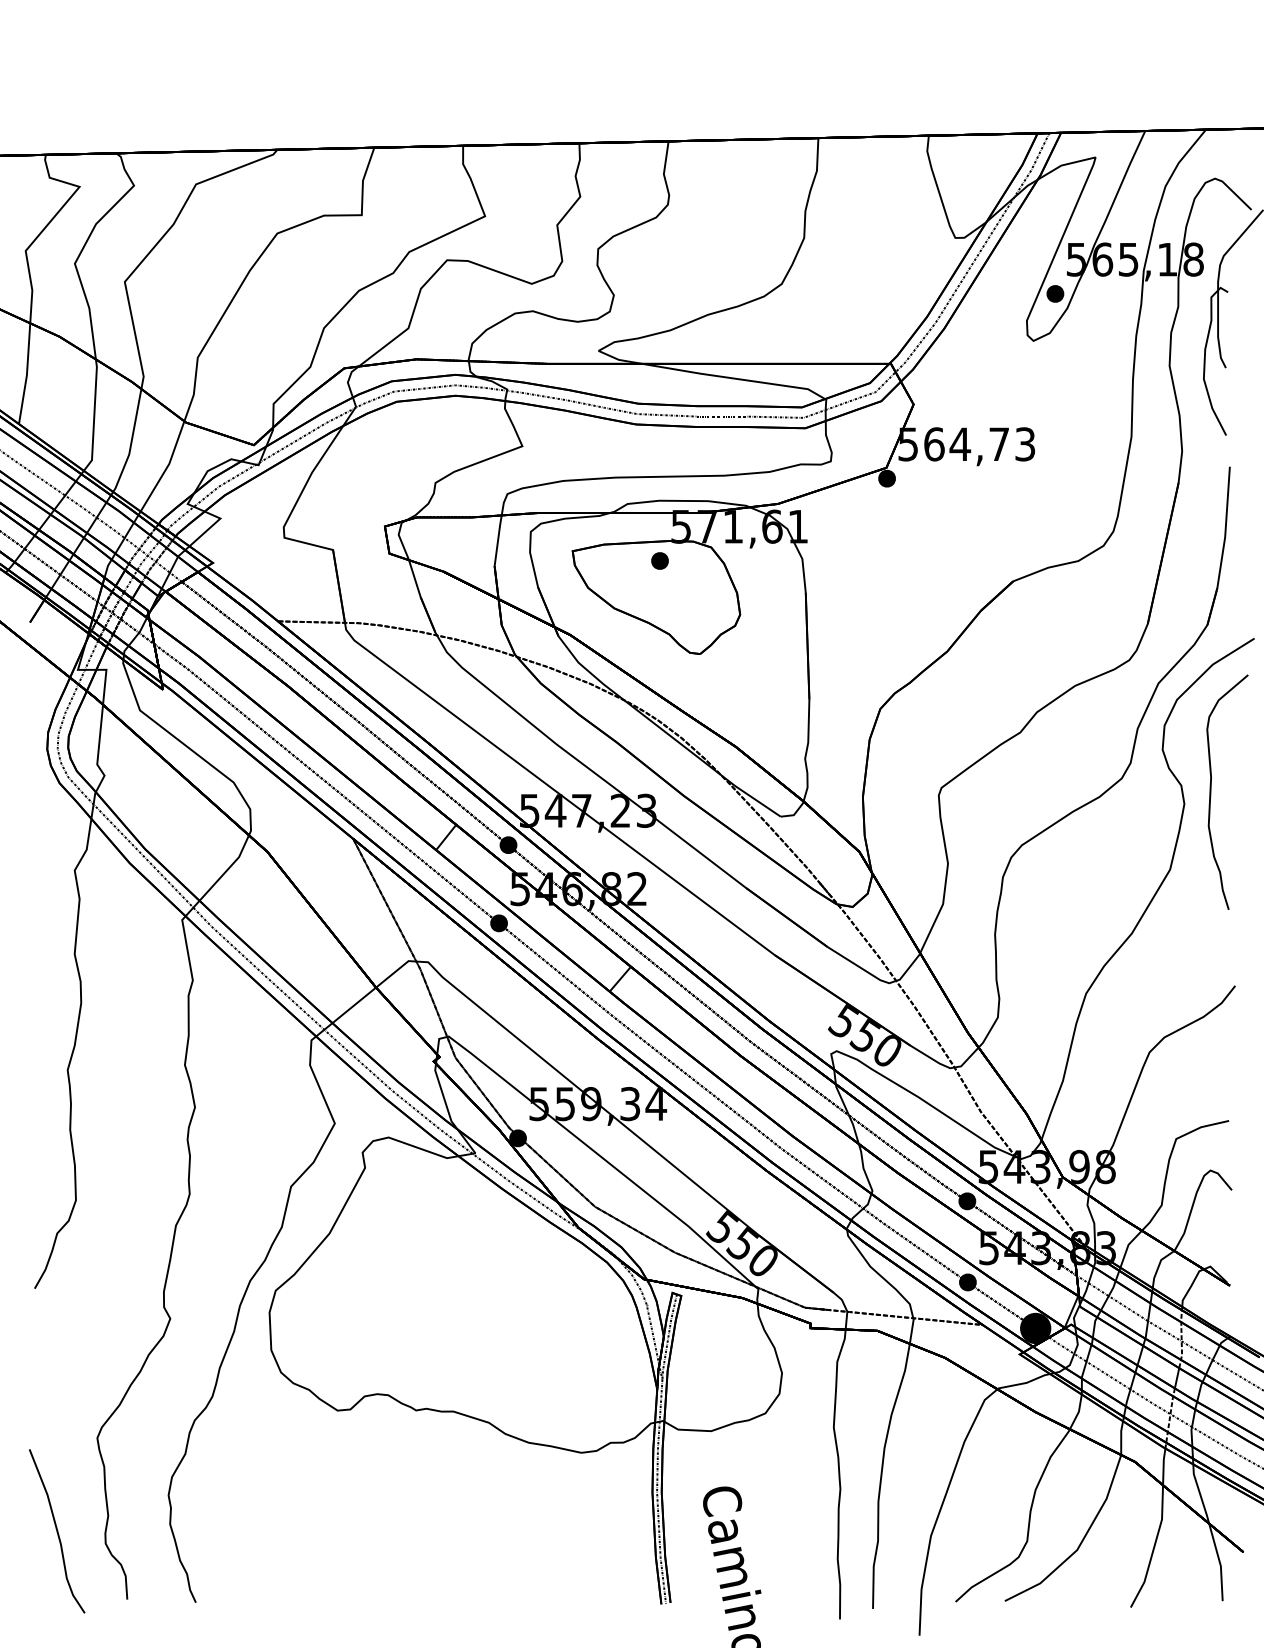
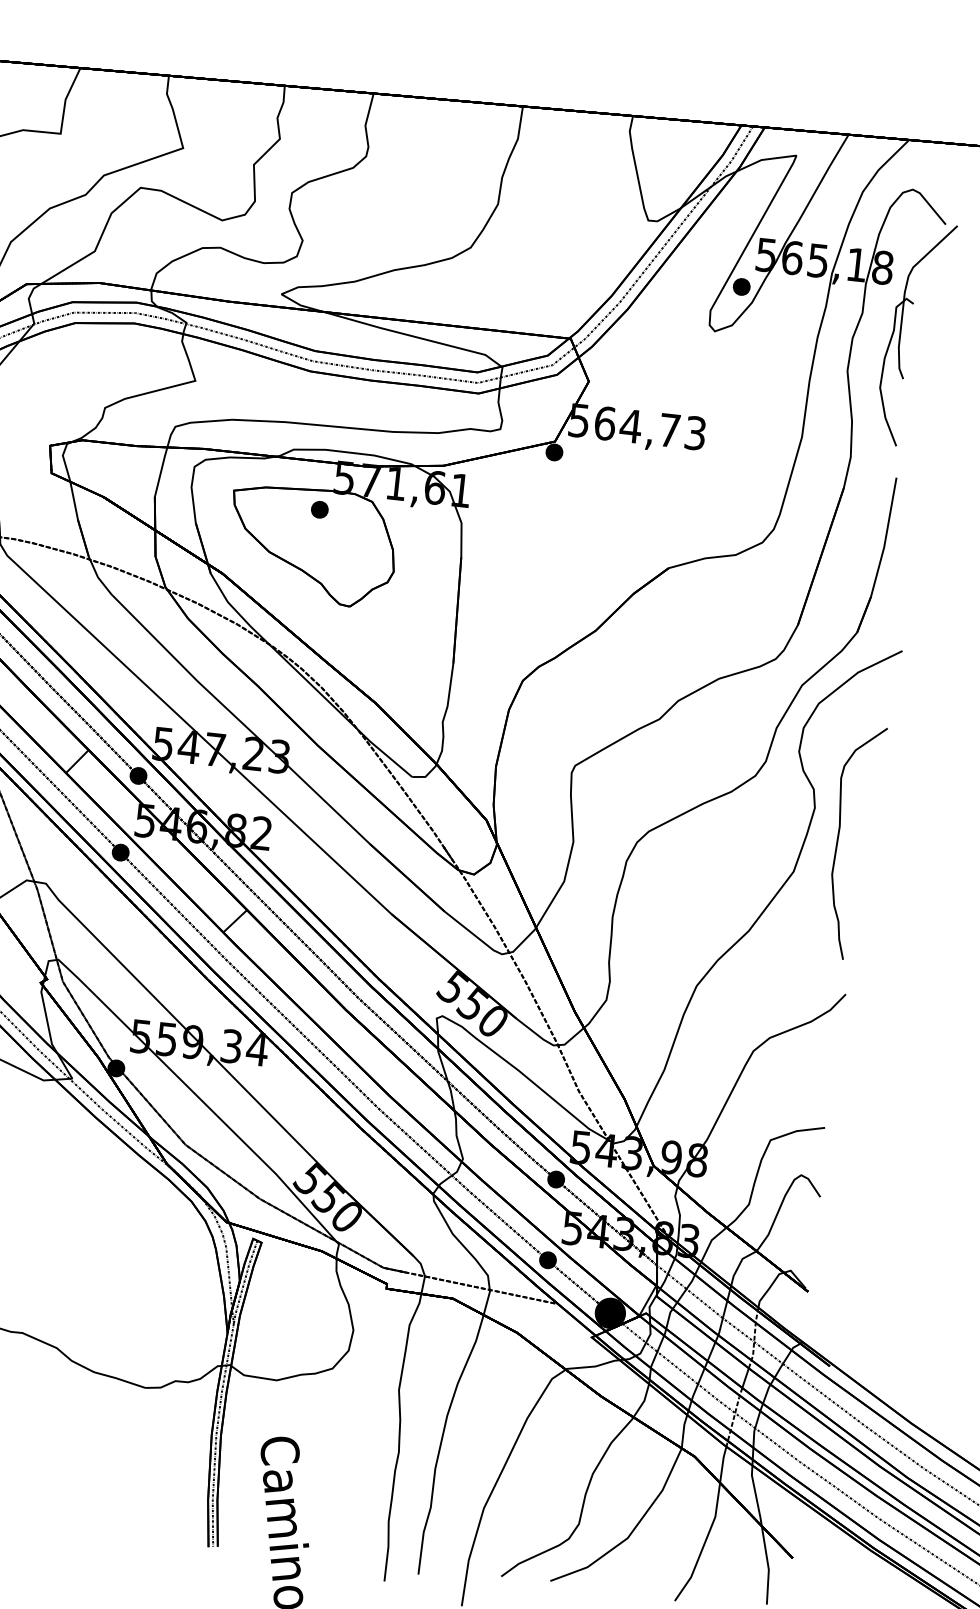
curve: (1211, 791) -> (838, 840), moved

